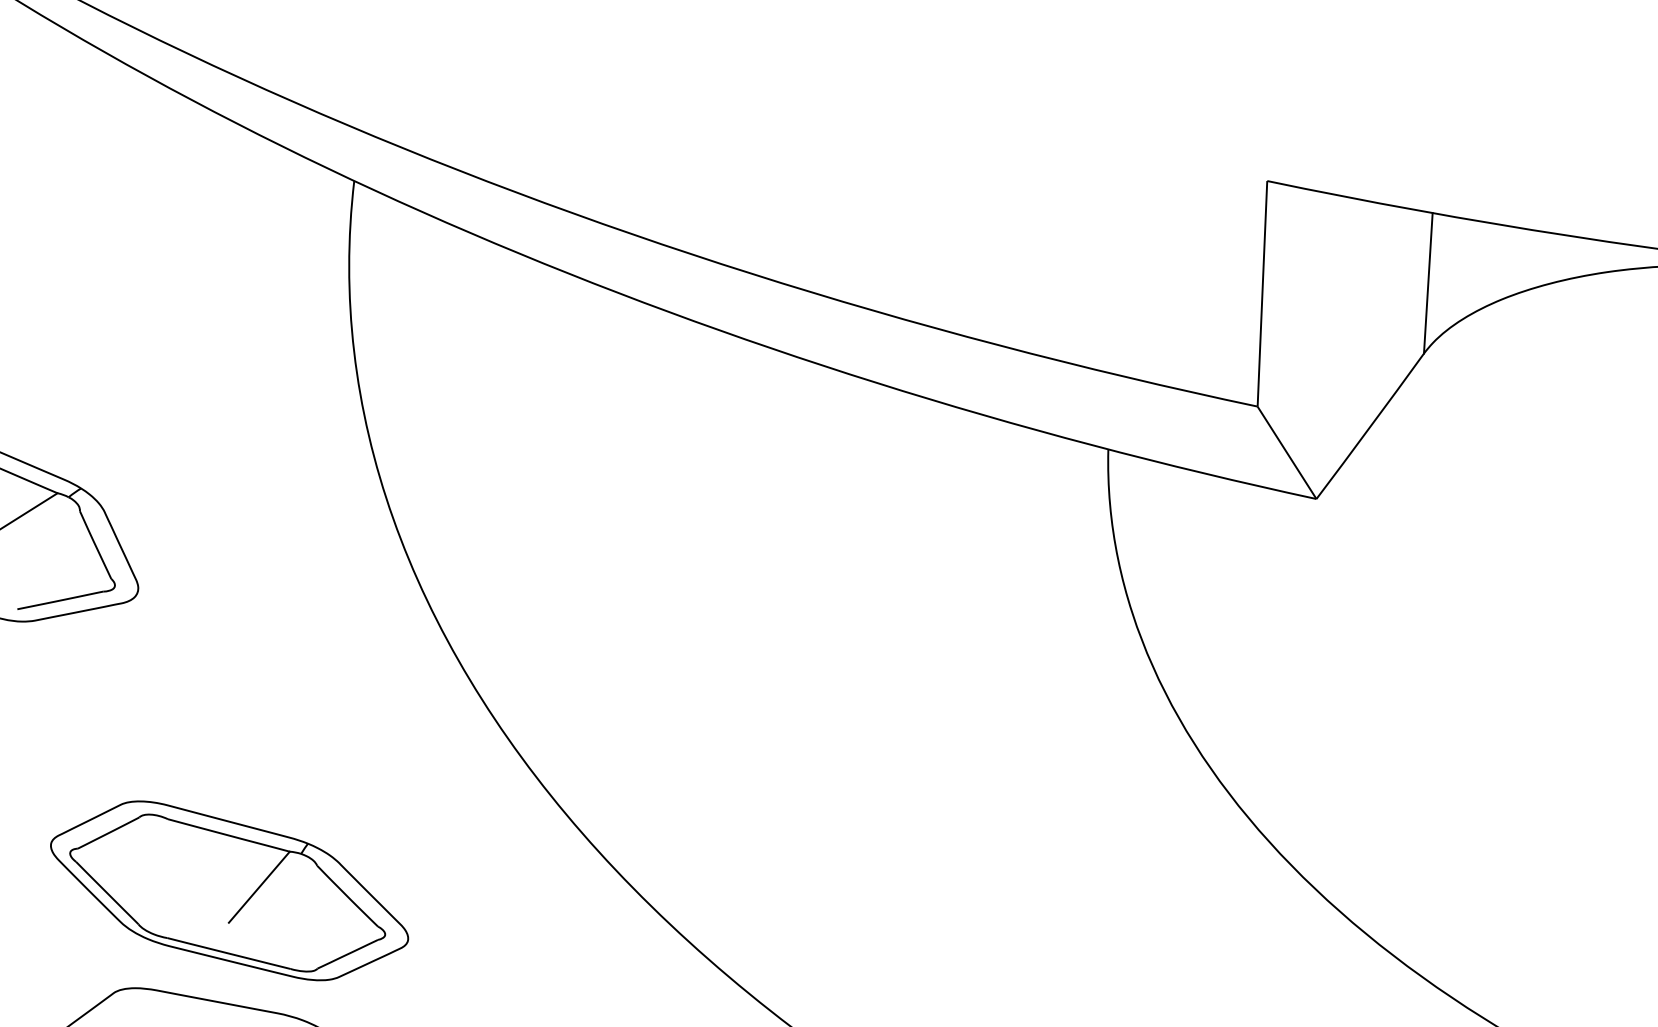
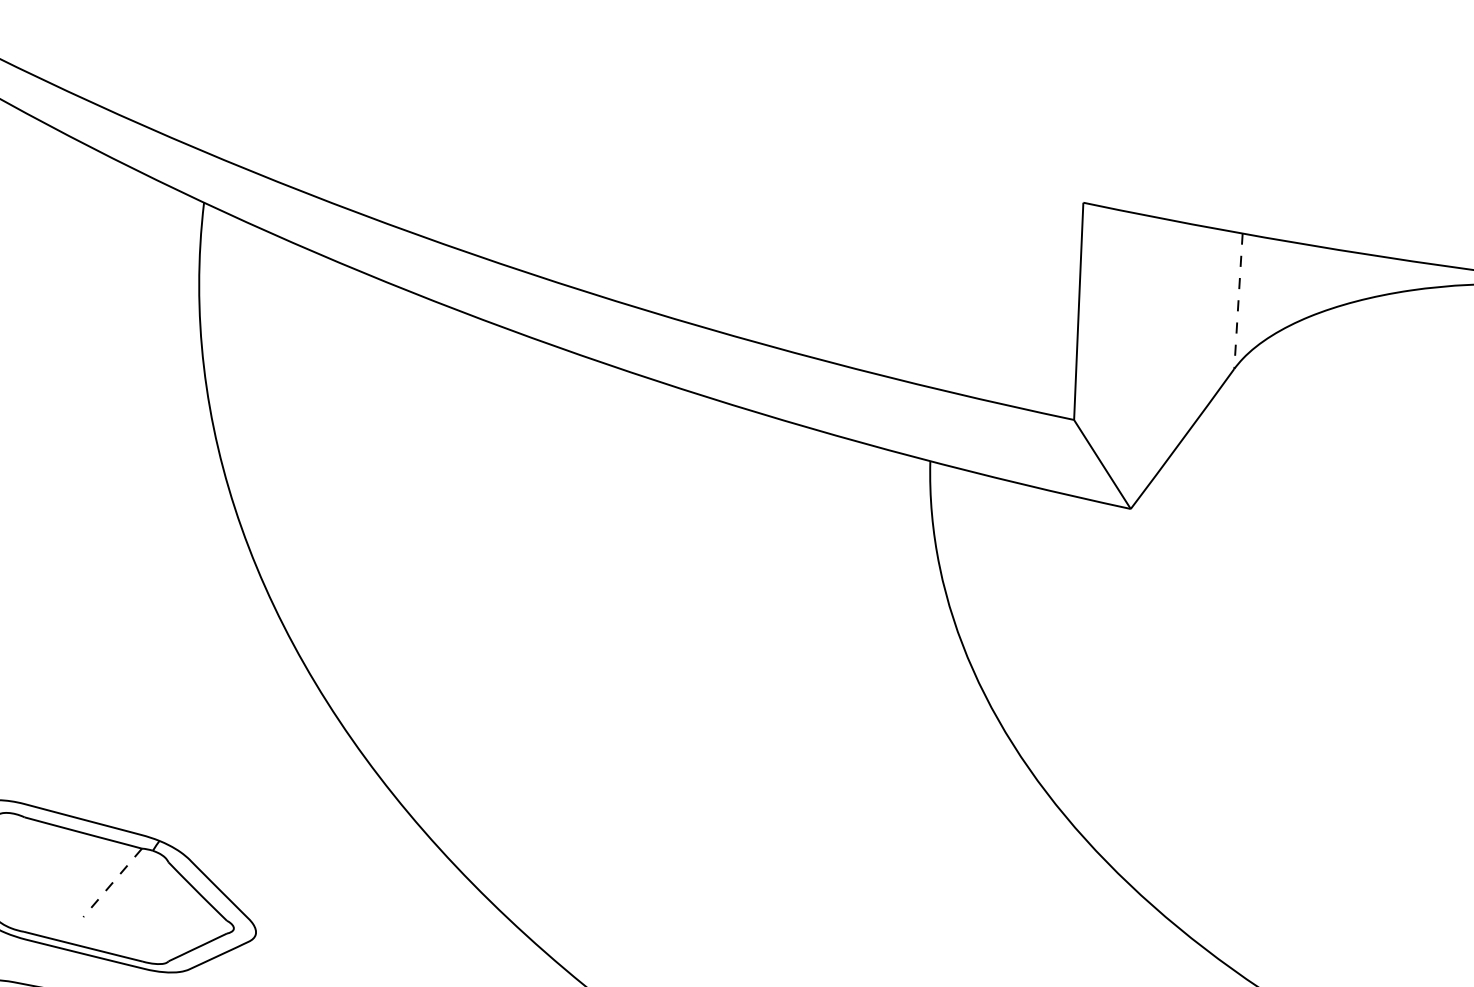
line: (1428, 283) -> (1238, 301), solid -> dashed
line: (259, 887) -> (112, 883), solid -> dashed

